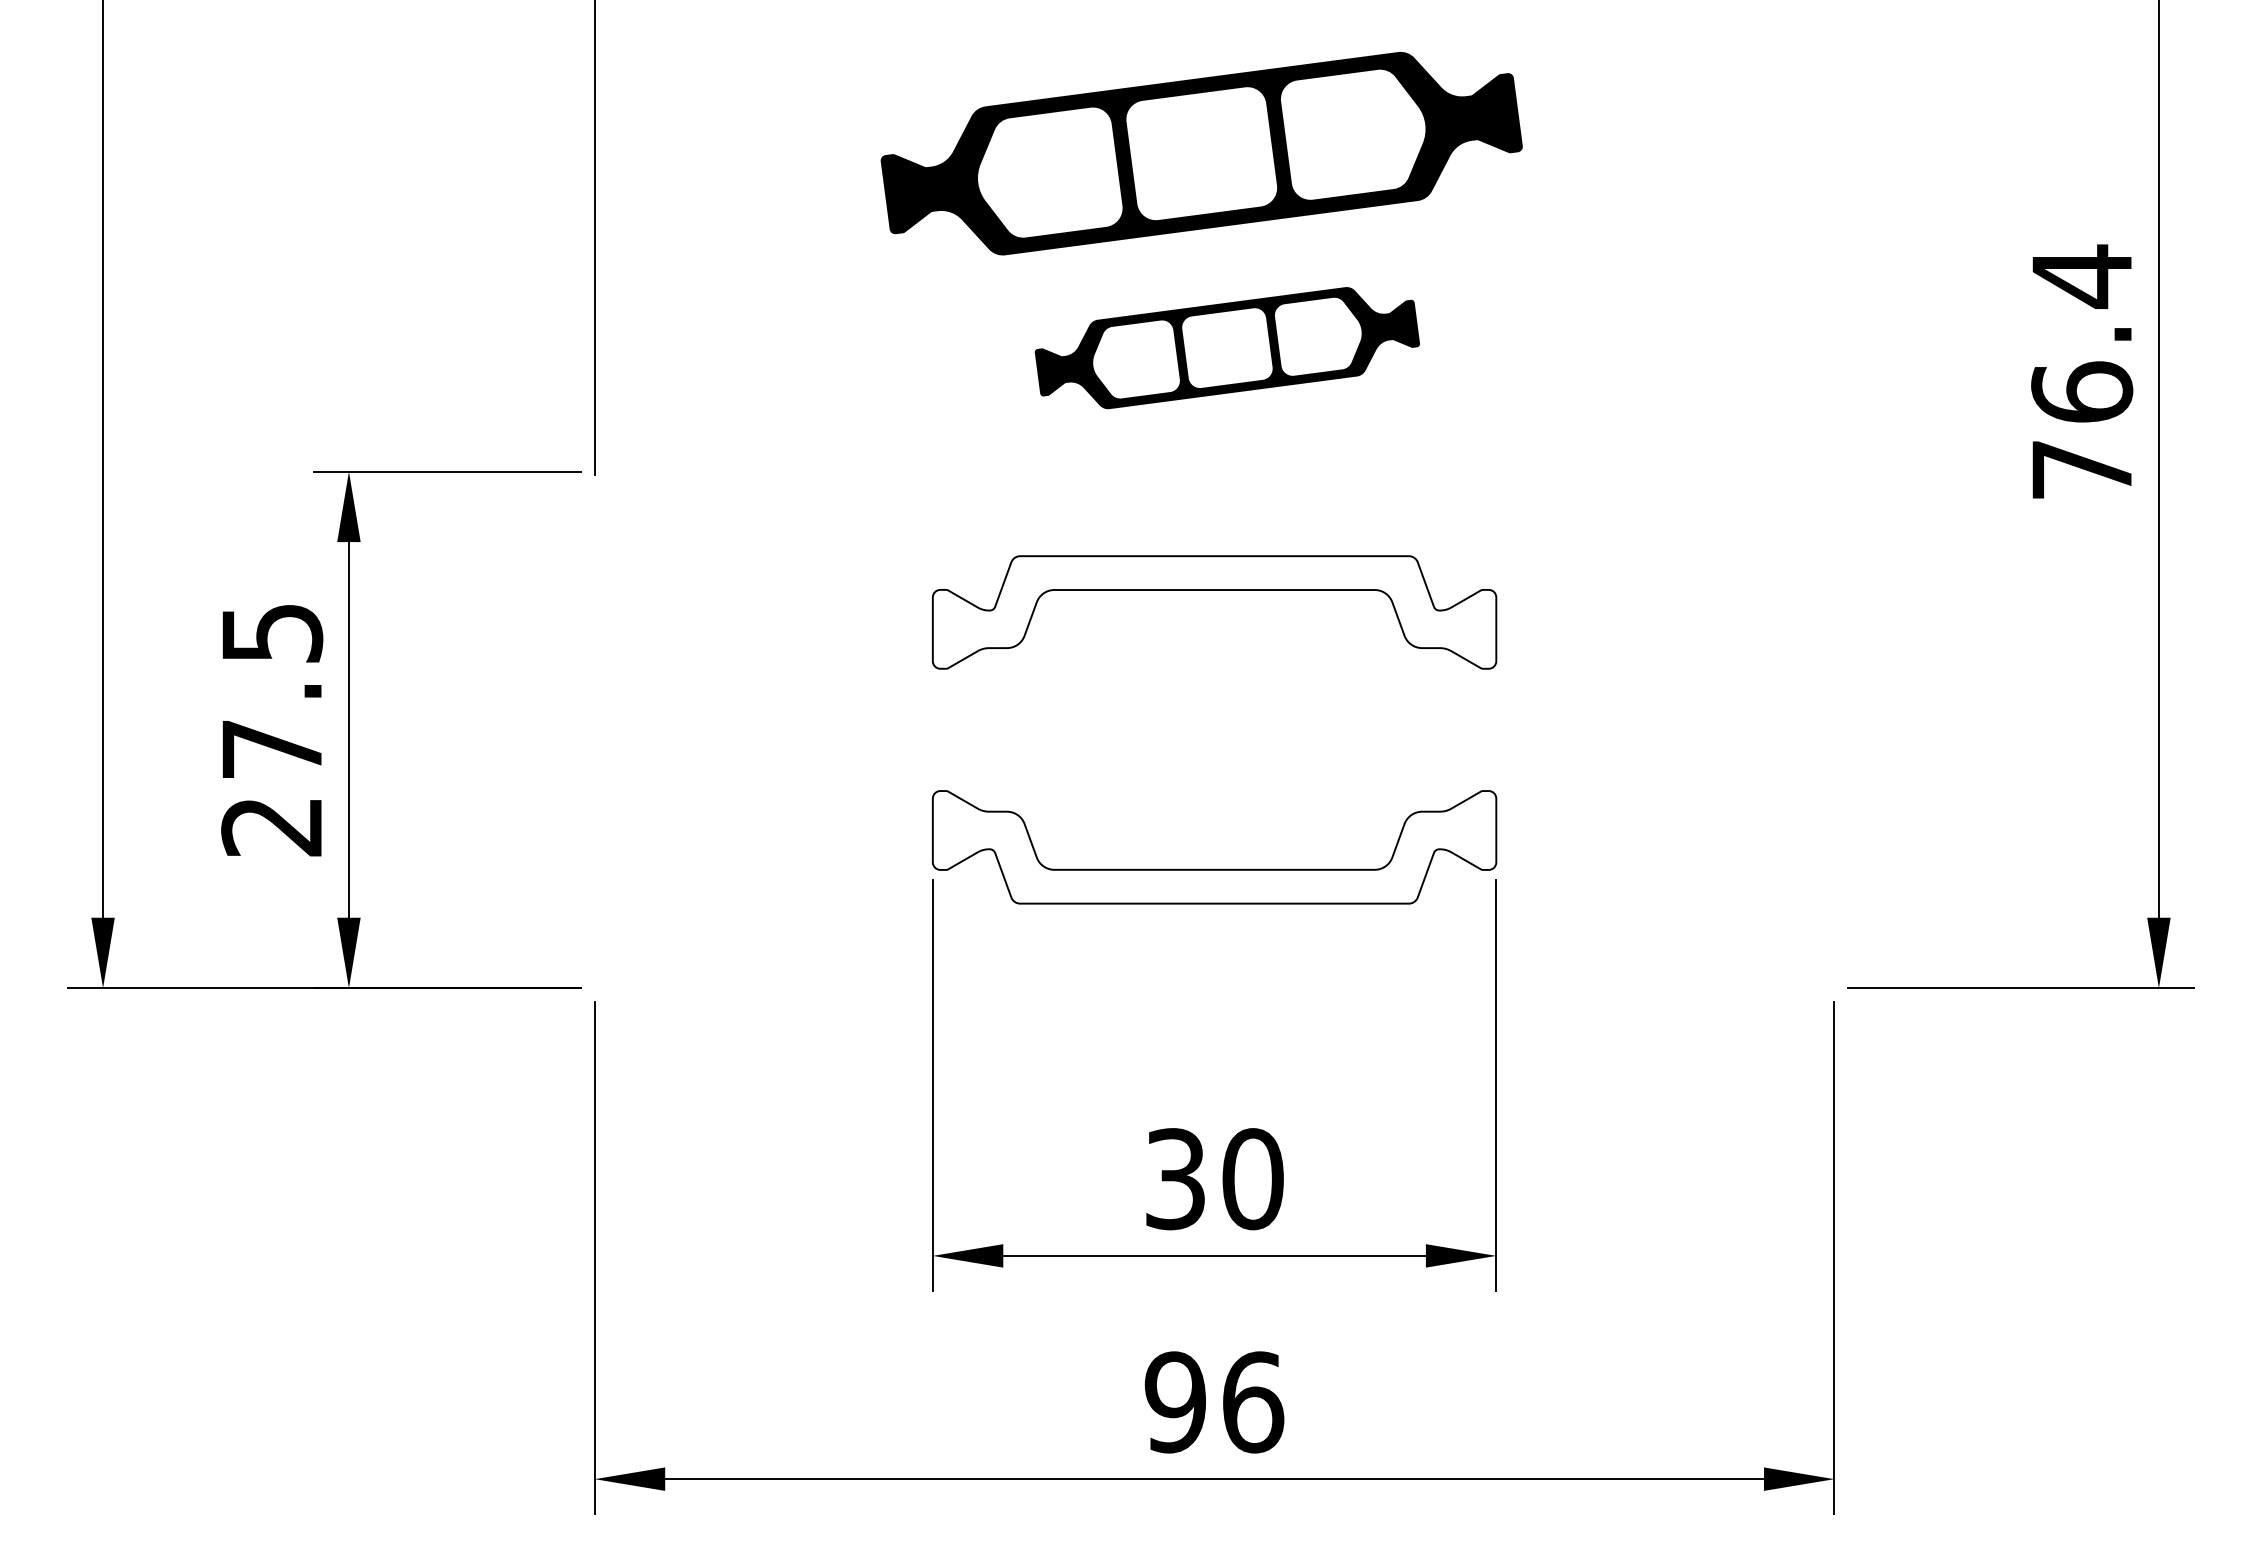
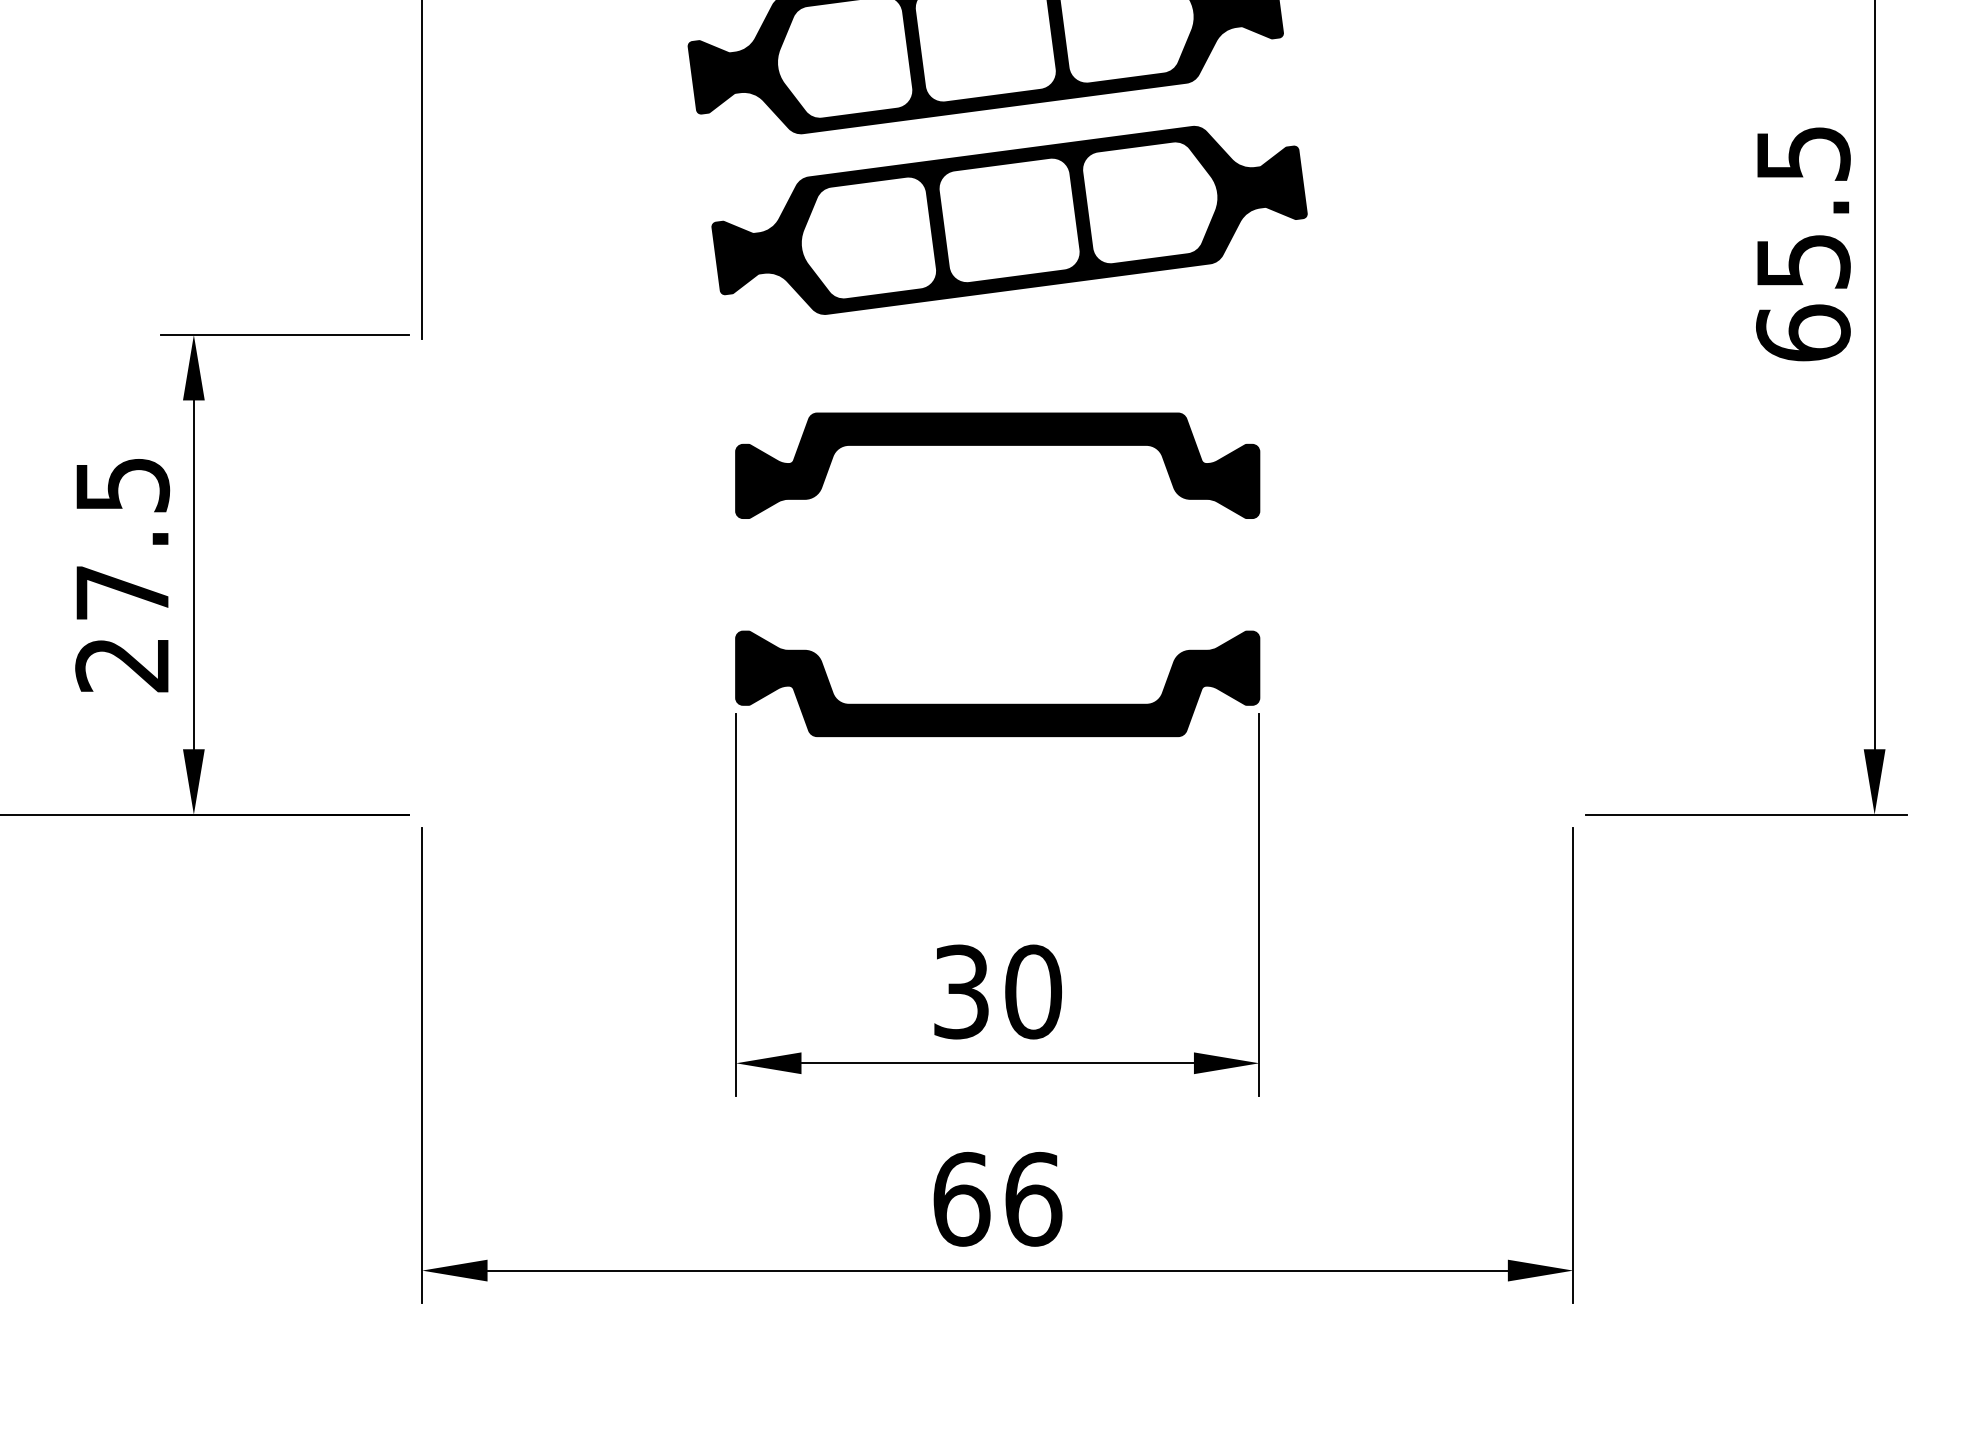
part: (1227, 347) -> (1009, 219), size x1.67
text: (2082, 371) -> (1803, 242), 76.4 -> 65.5
fill: (1214, 612) -> (997, 465), added
fill: (1214, 847) -> (997, 684), added
text: (1175, 1402) -> (961, 1199), 96 -> 66

